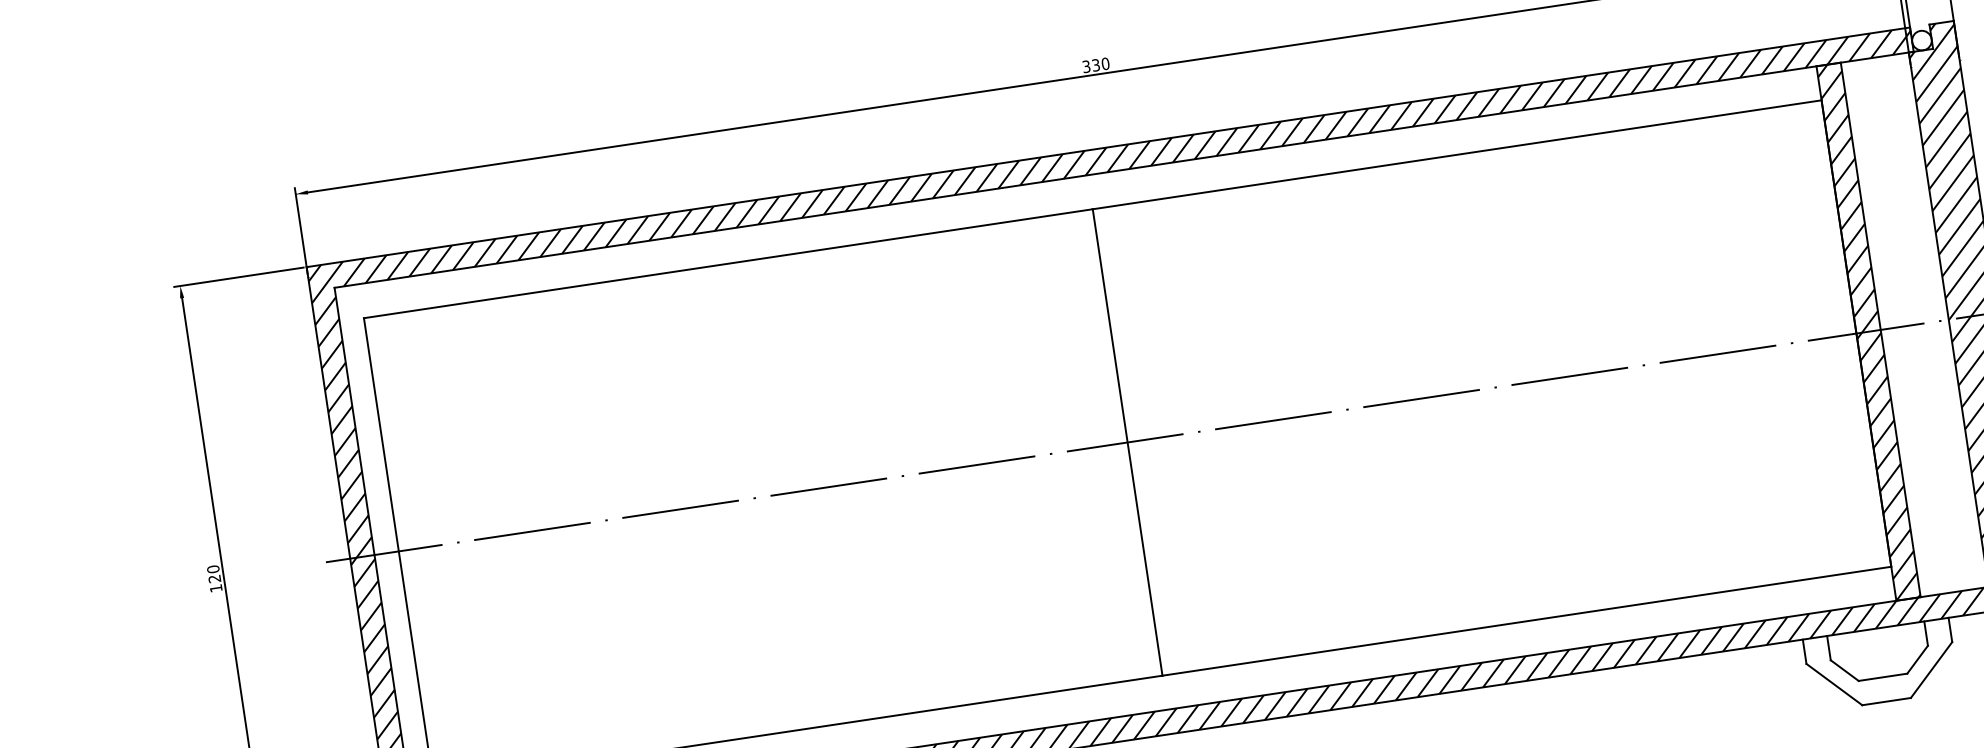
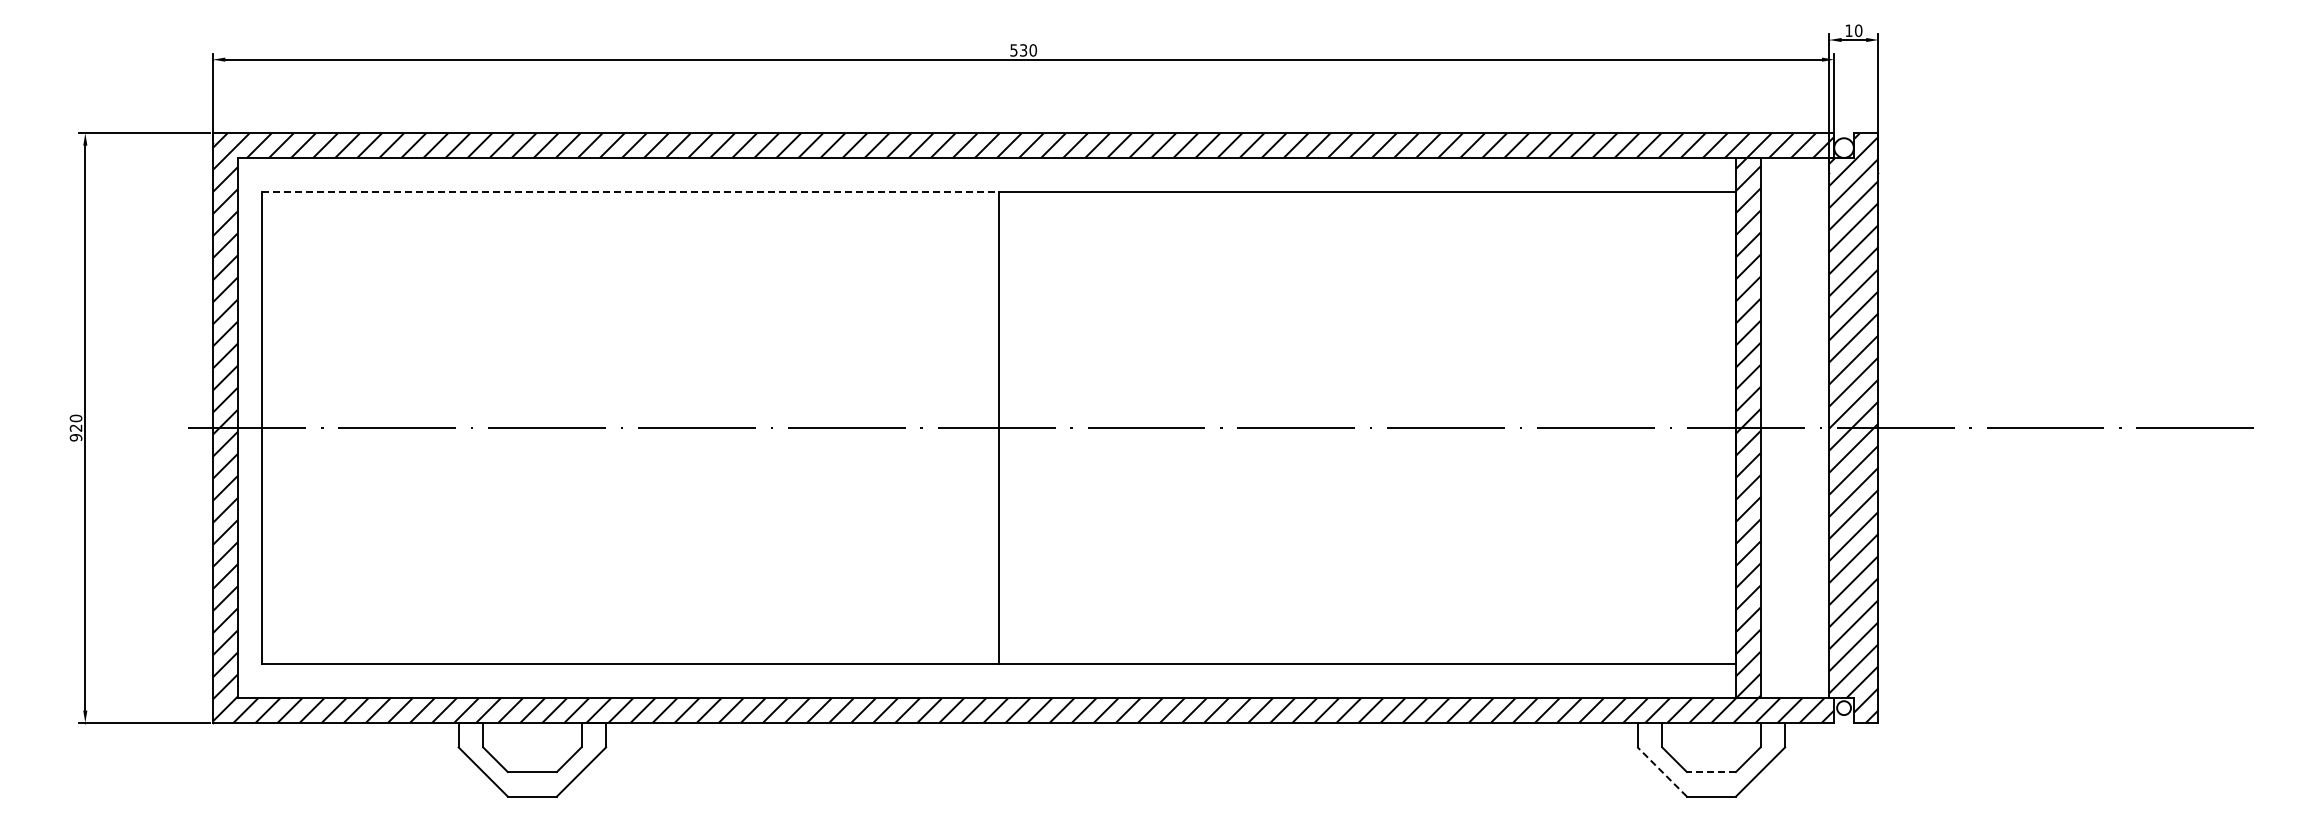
text: (1085, 65) -> (1013, 49), 330 -> 530
line: (729, 263) -> (631, 192), solid -> dashed
text: (215, 588) -> (75, 437), 120 -> 920
line: (1883, 677) -> (1711, 772), solid -> dashed
line: (1834, 685) -> (1662, 772), solid -> dashed

